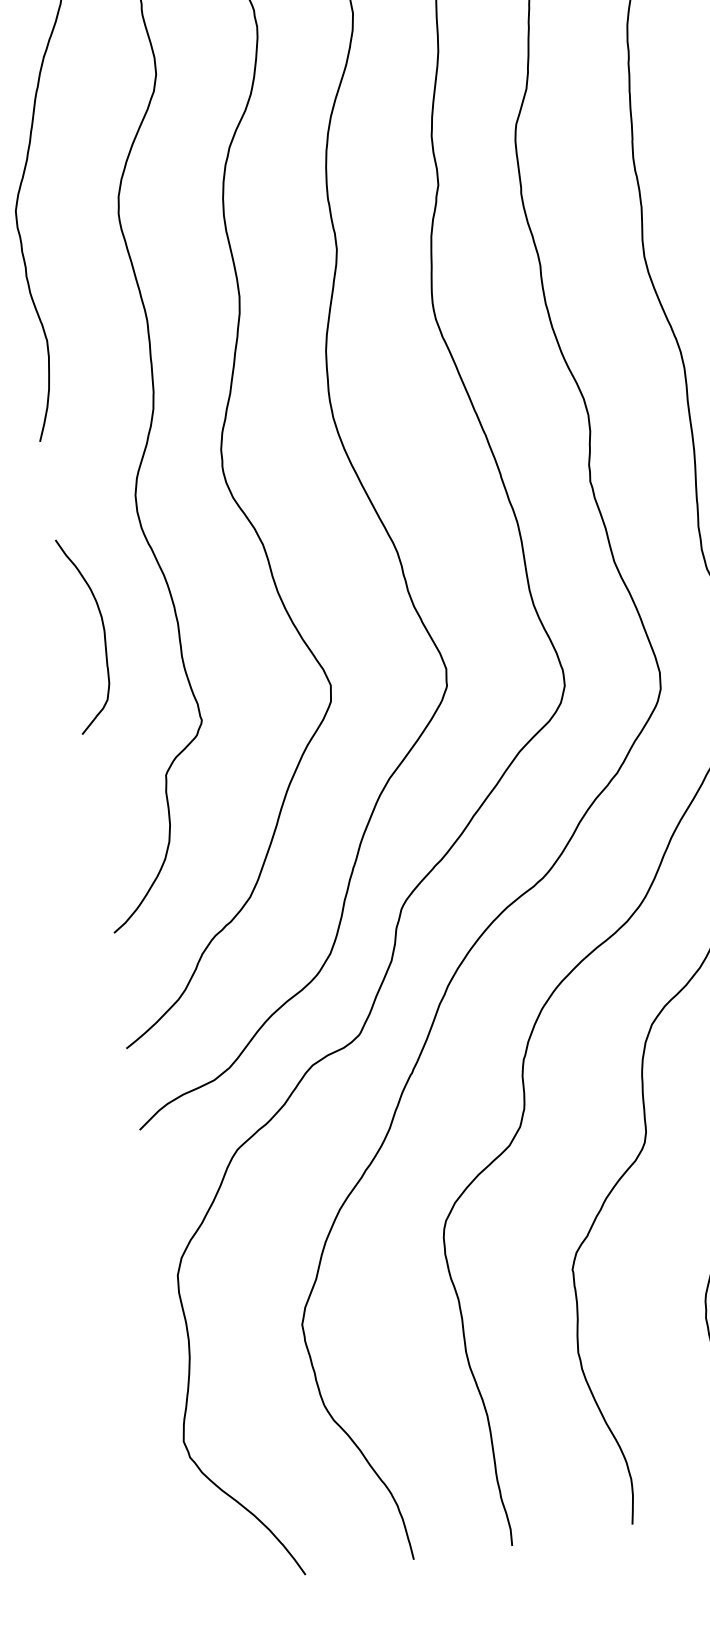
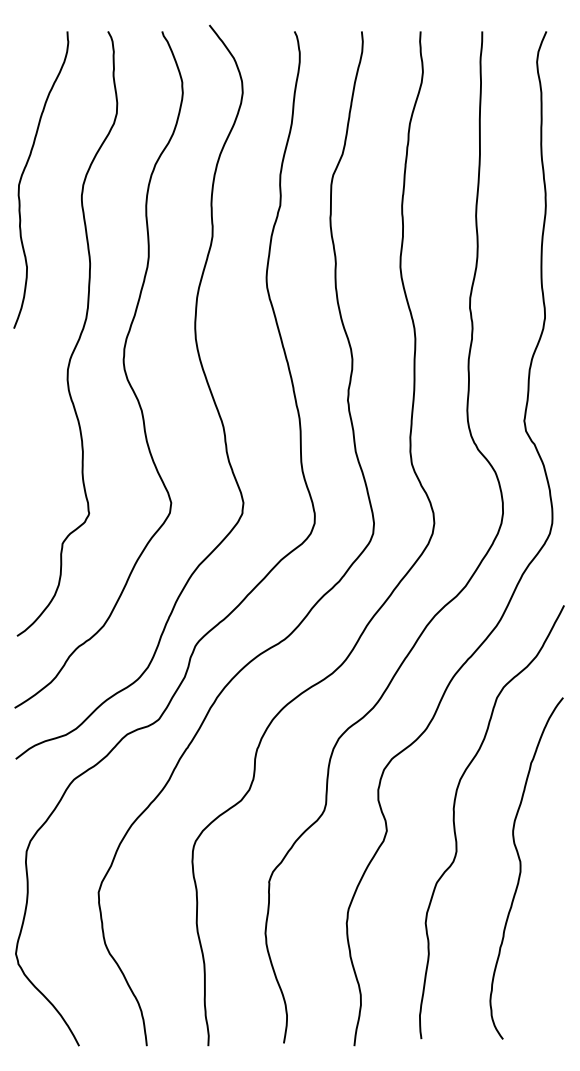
curve: (103, 633) -> (36, 451), removed

